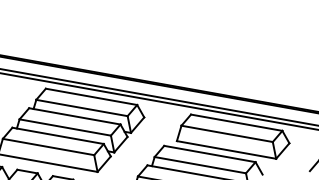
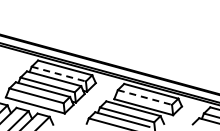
line: (83, 108) -> (59, 74), solid -> dashed
line: (228, 133) -> (145, 97), solid -> dashed

